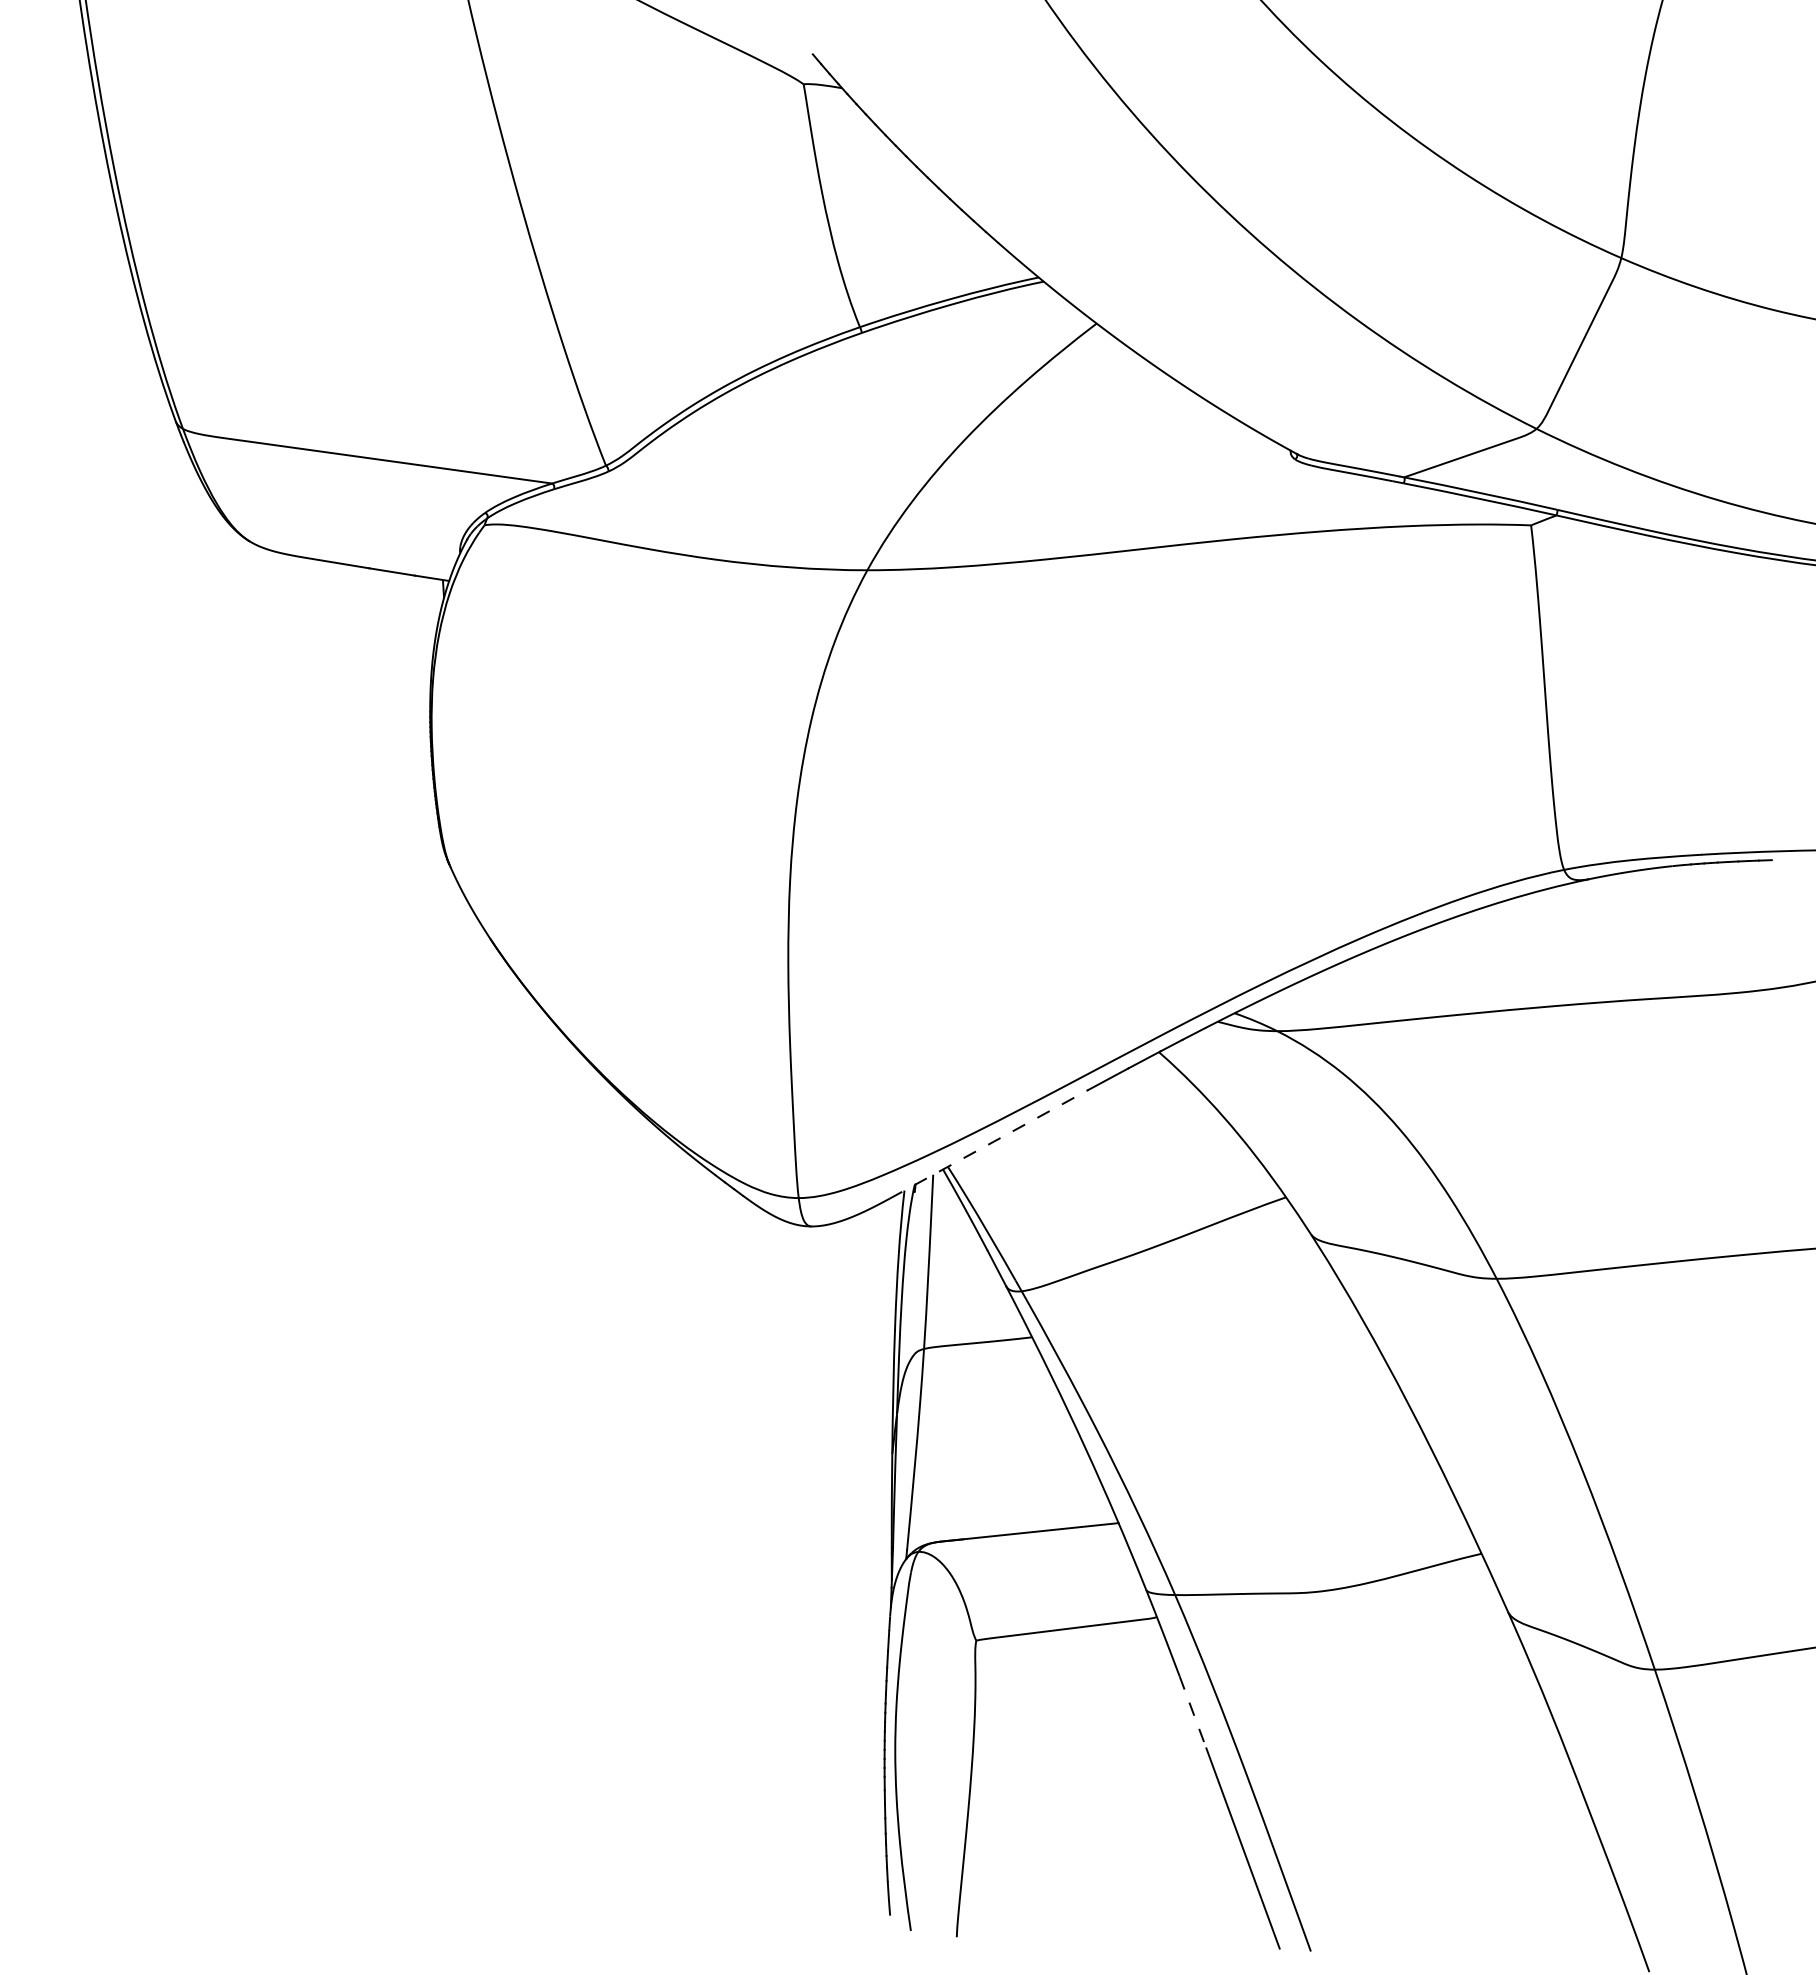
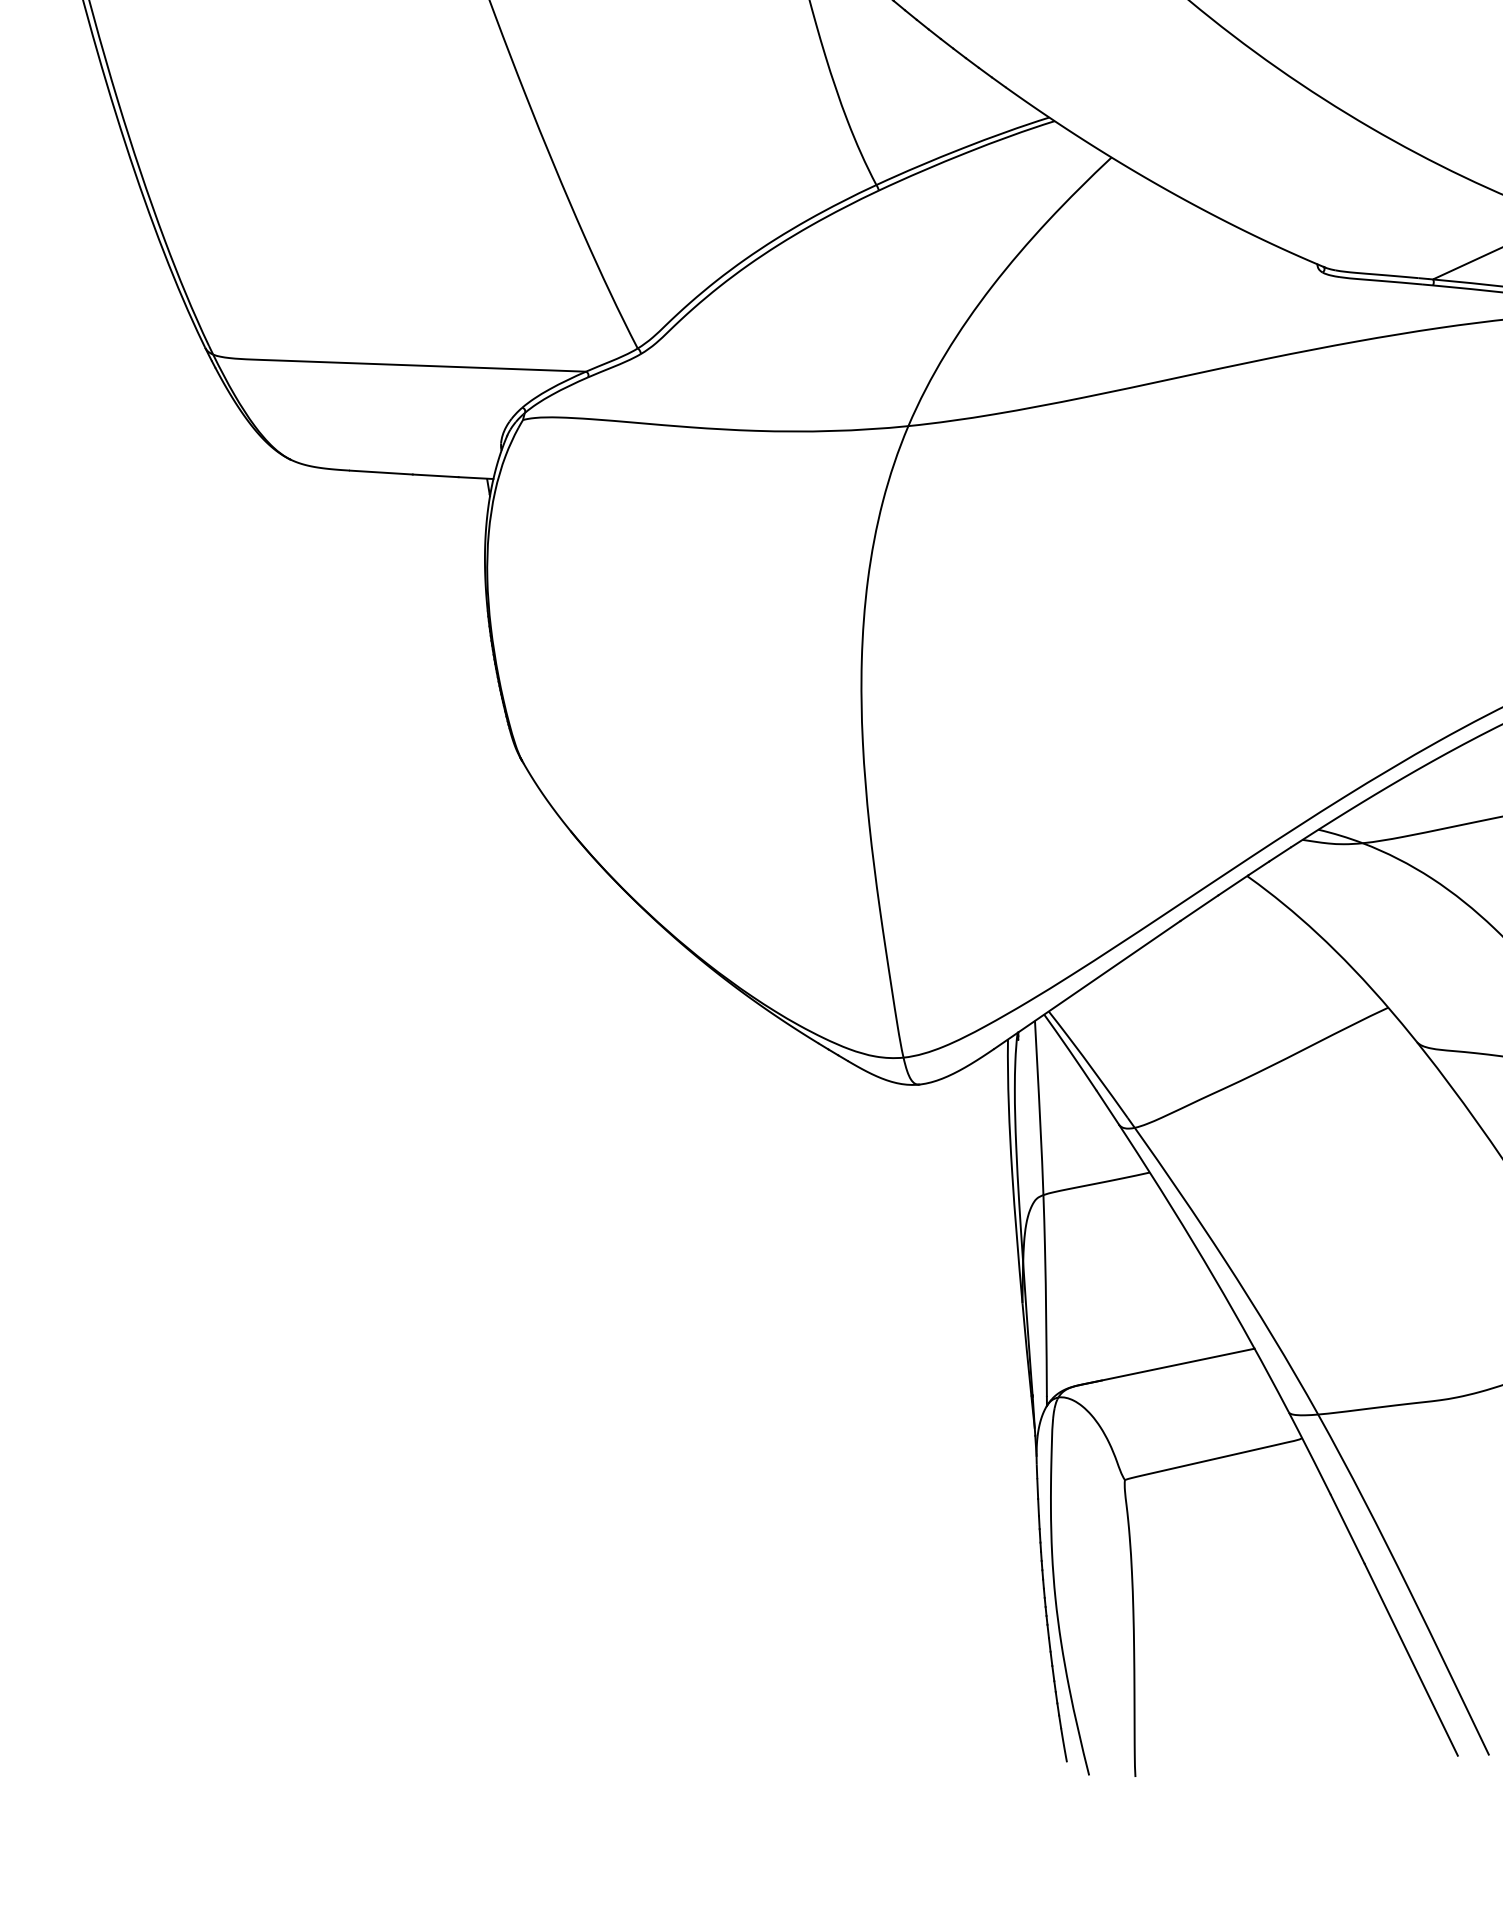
line: (989, 1144) -> (1087, 985), dashed -> solid
line: (1193, 1712) -> (1348, 1529), dashed -> solid

